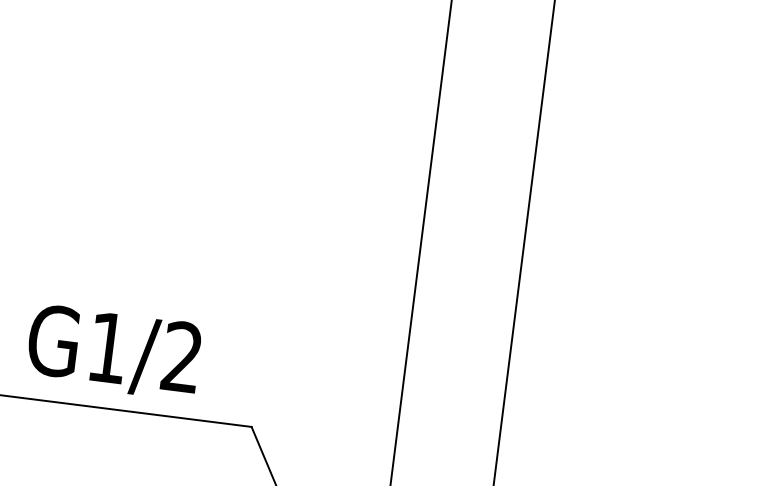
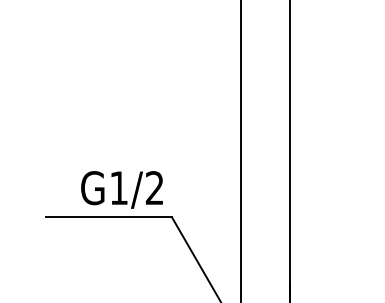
text: (112, 351) -> (121, 189), moved

